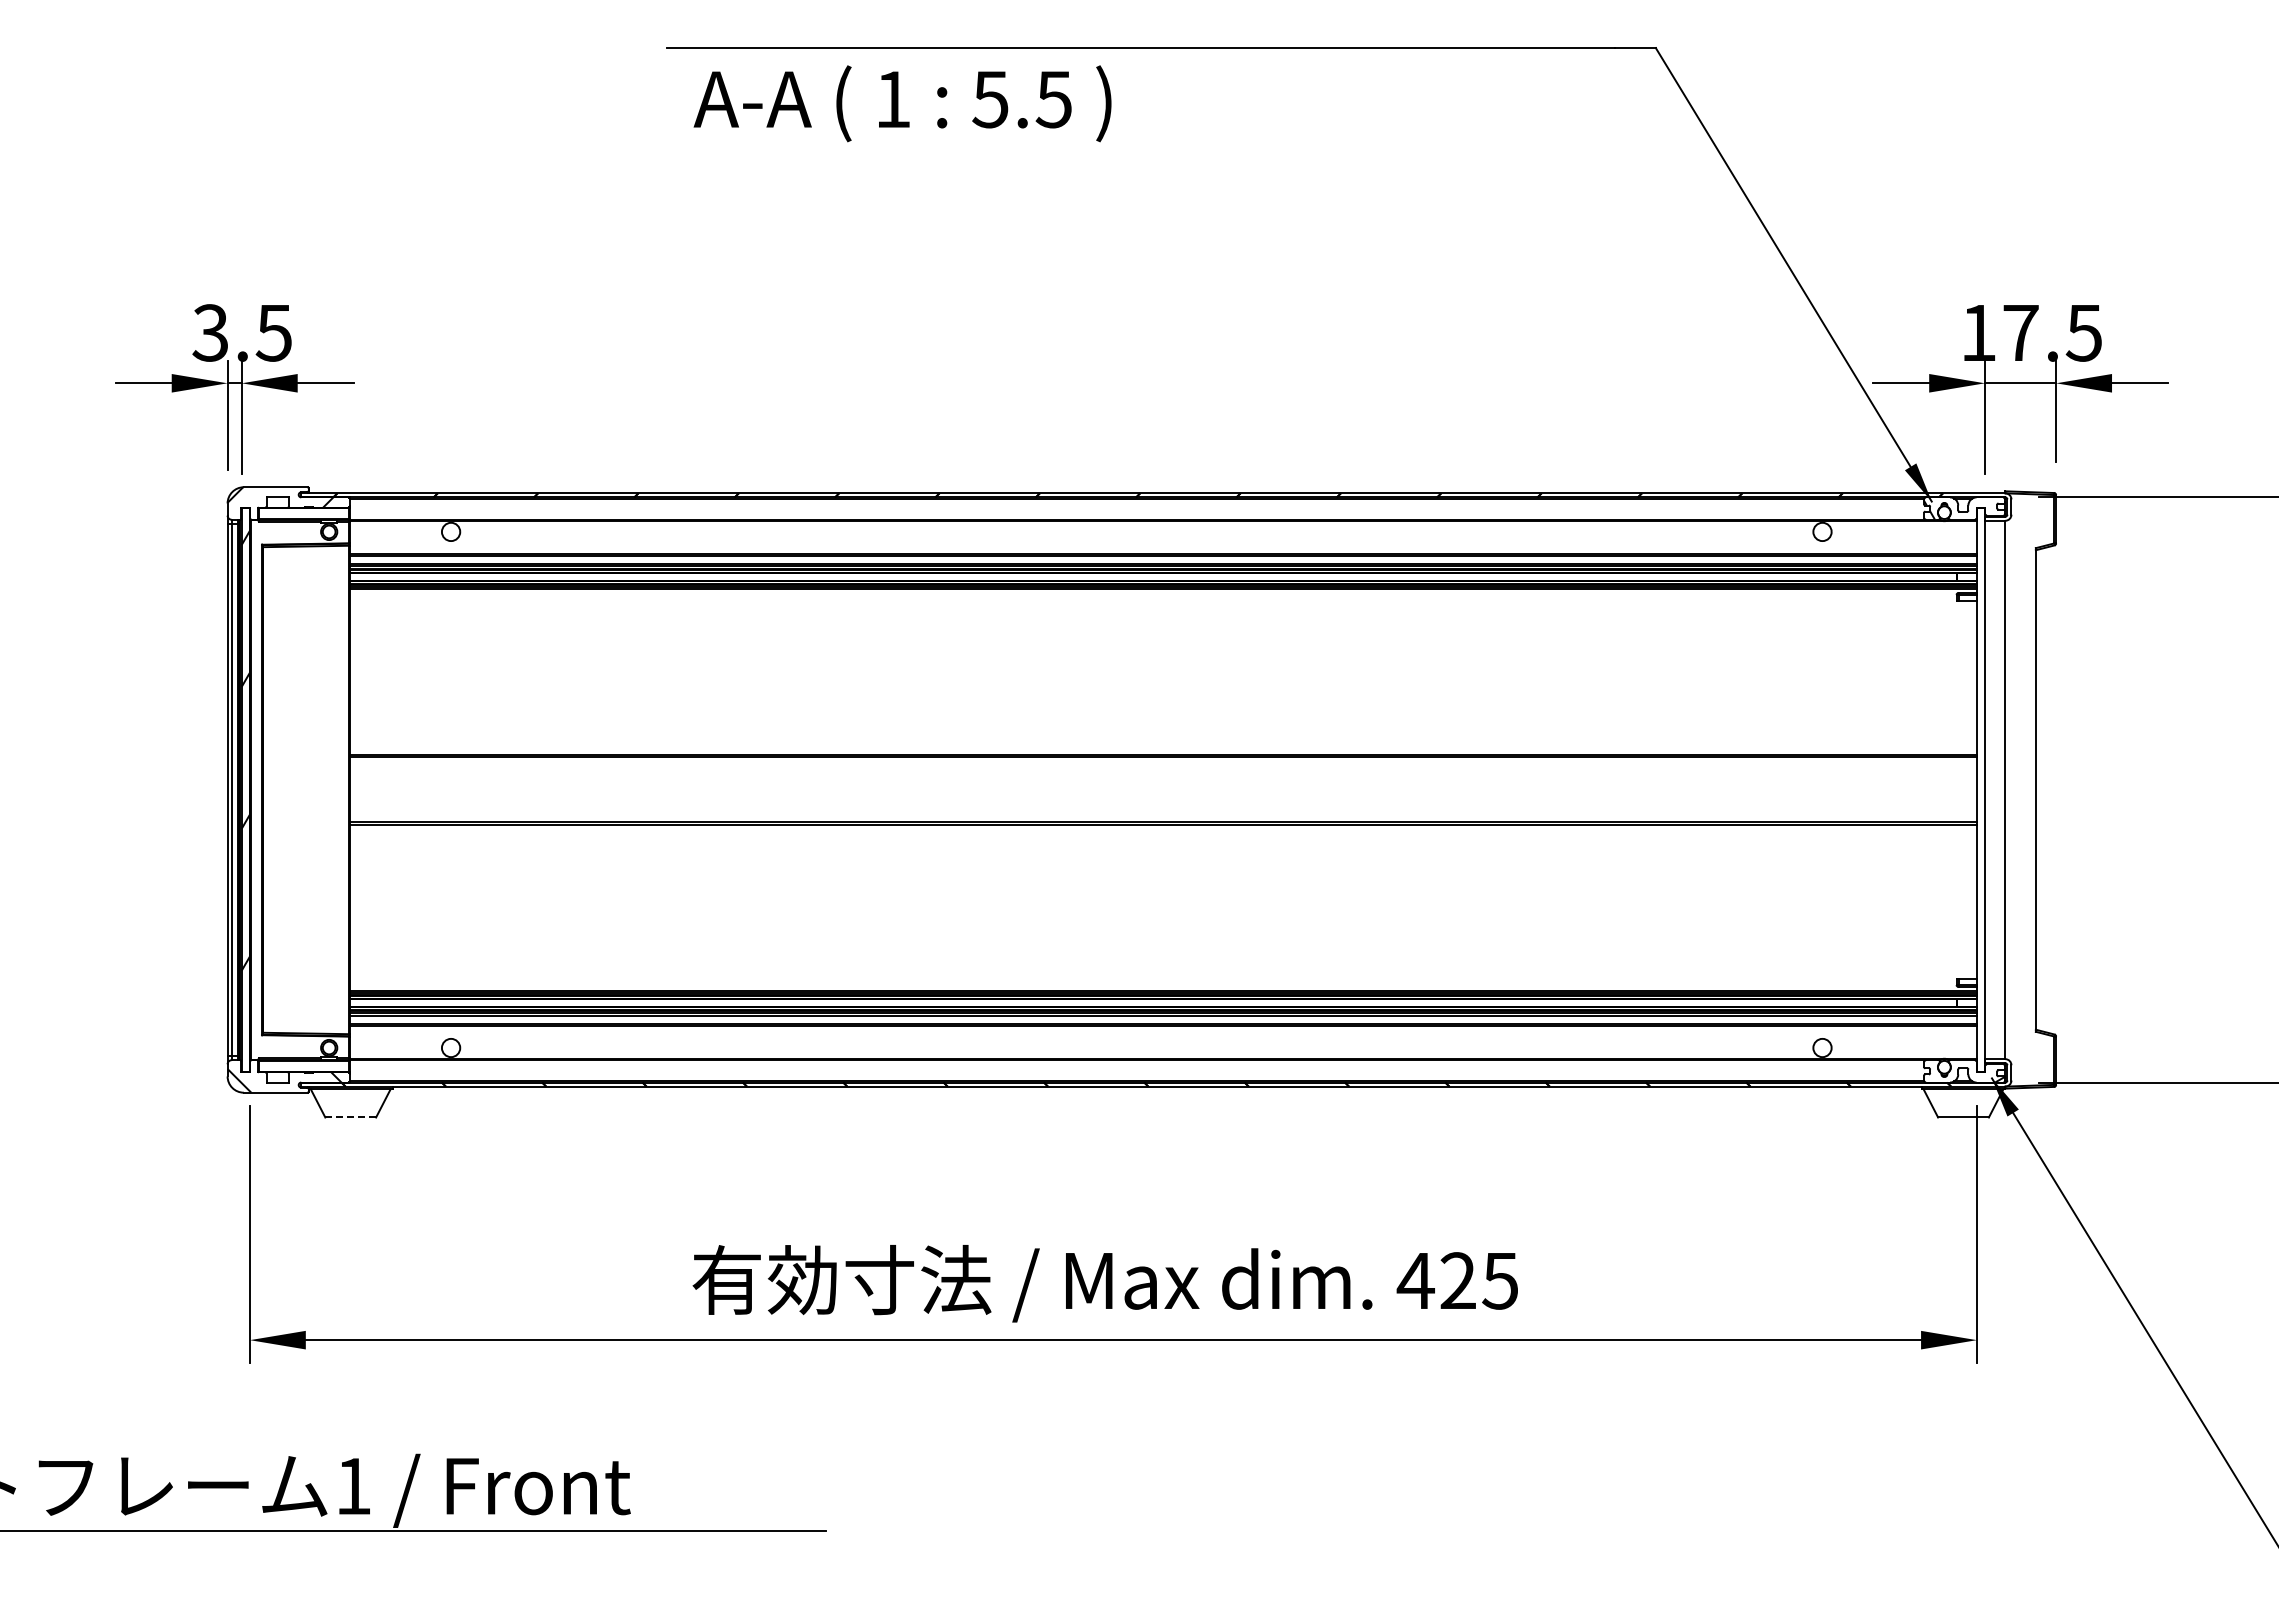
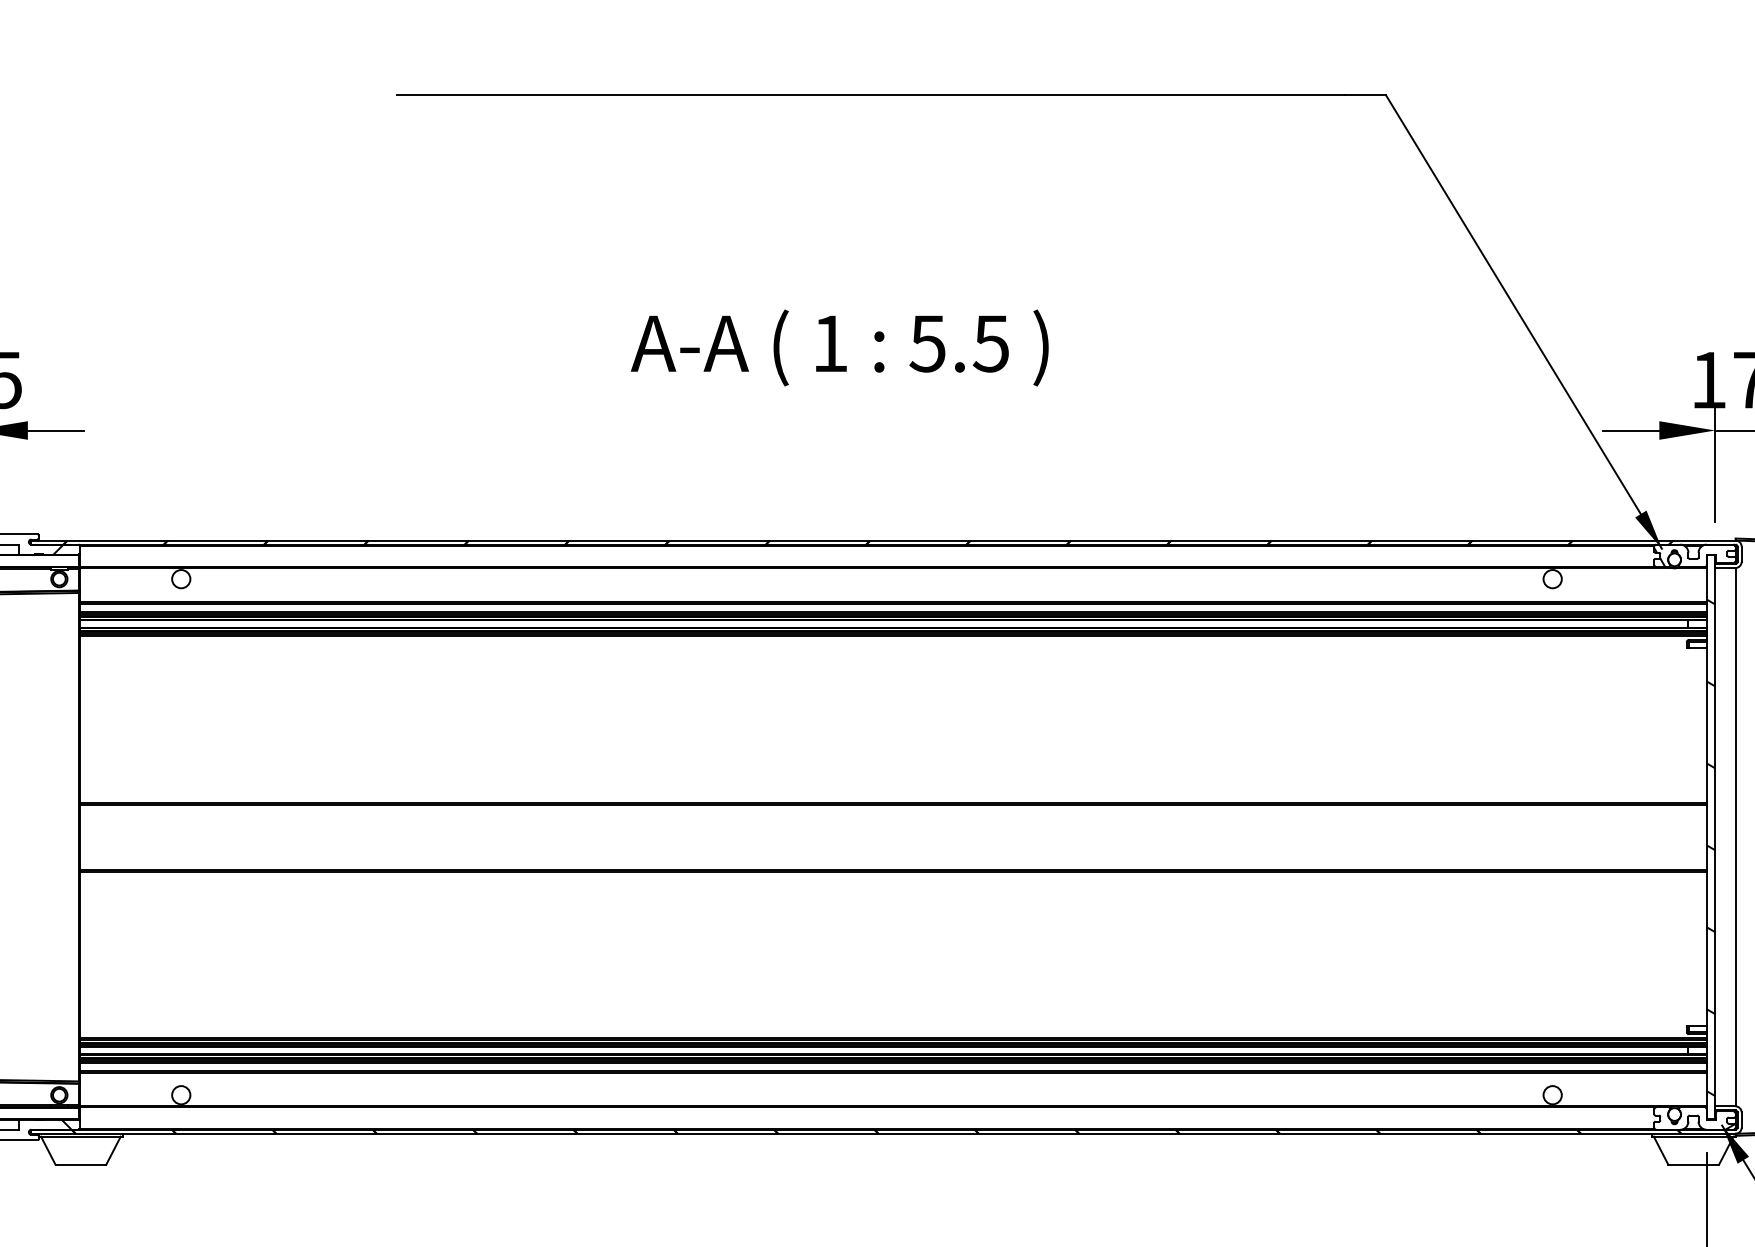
text: (902, 103) -> (839, 347), moved
hatch: (1980, 800) -> (1710, 847), added
line: (351, 1117) -> (81, 1164), dashed -> solid

